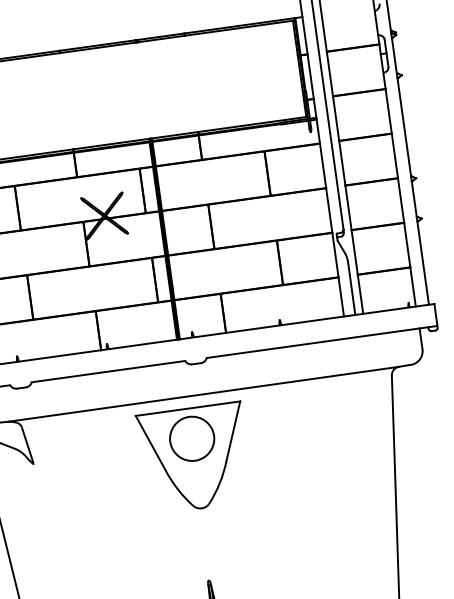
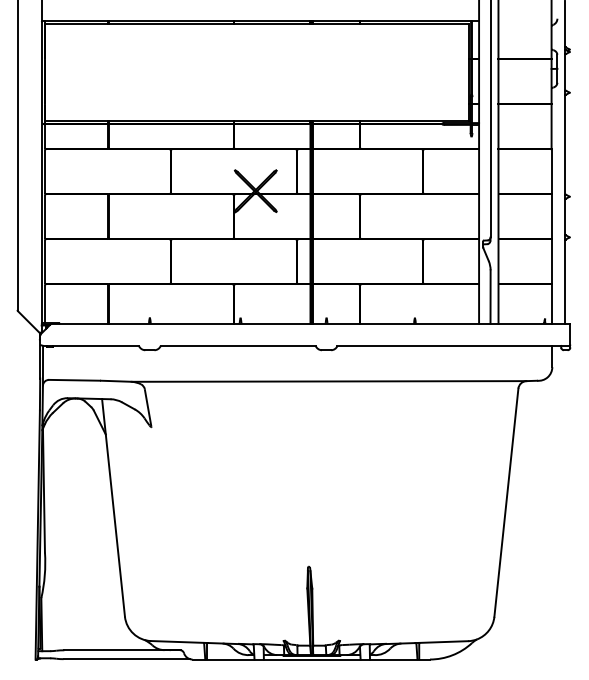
part: (194, 458) -> (311, 443), removed

